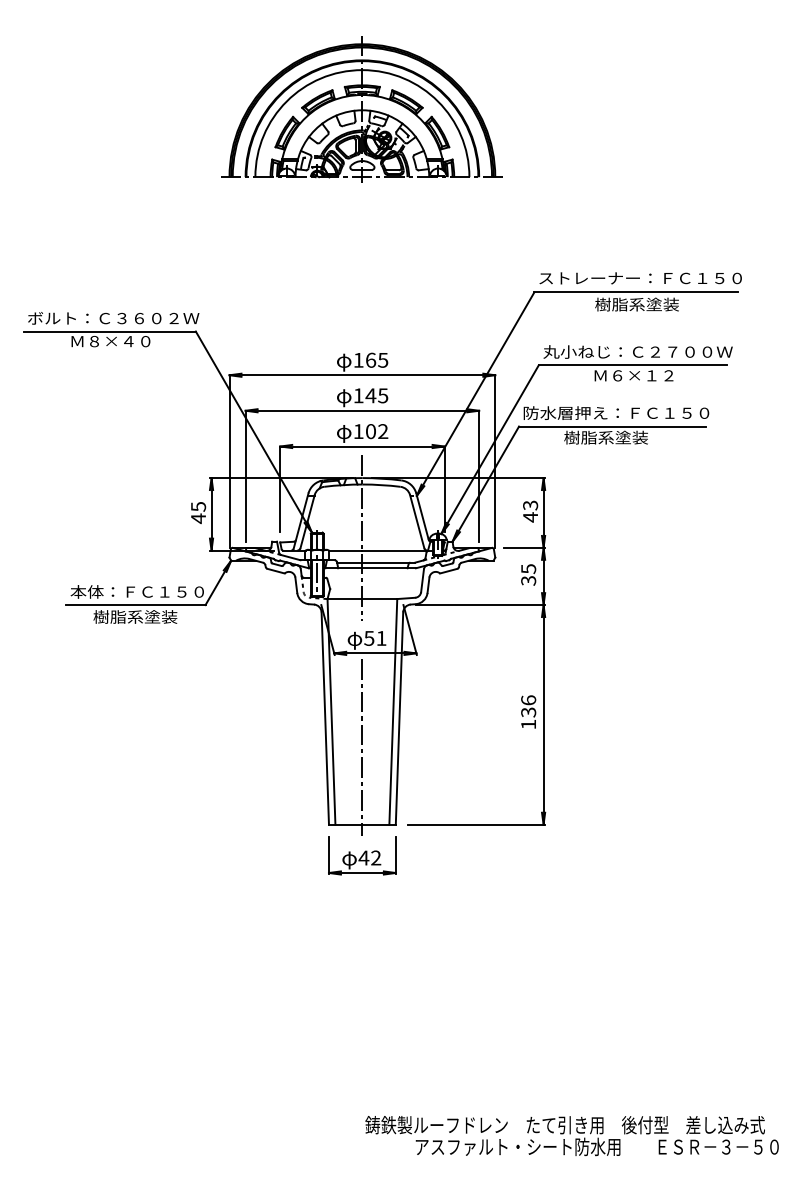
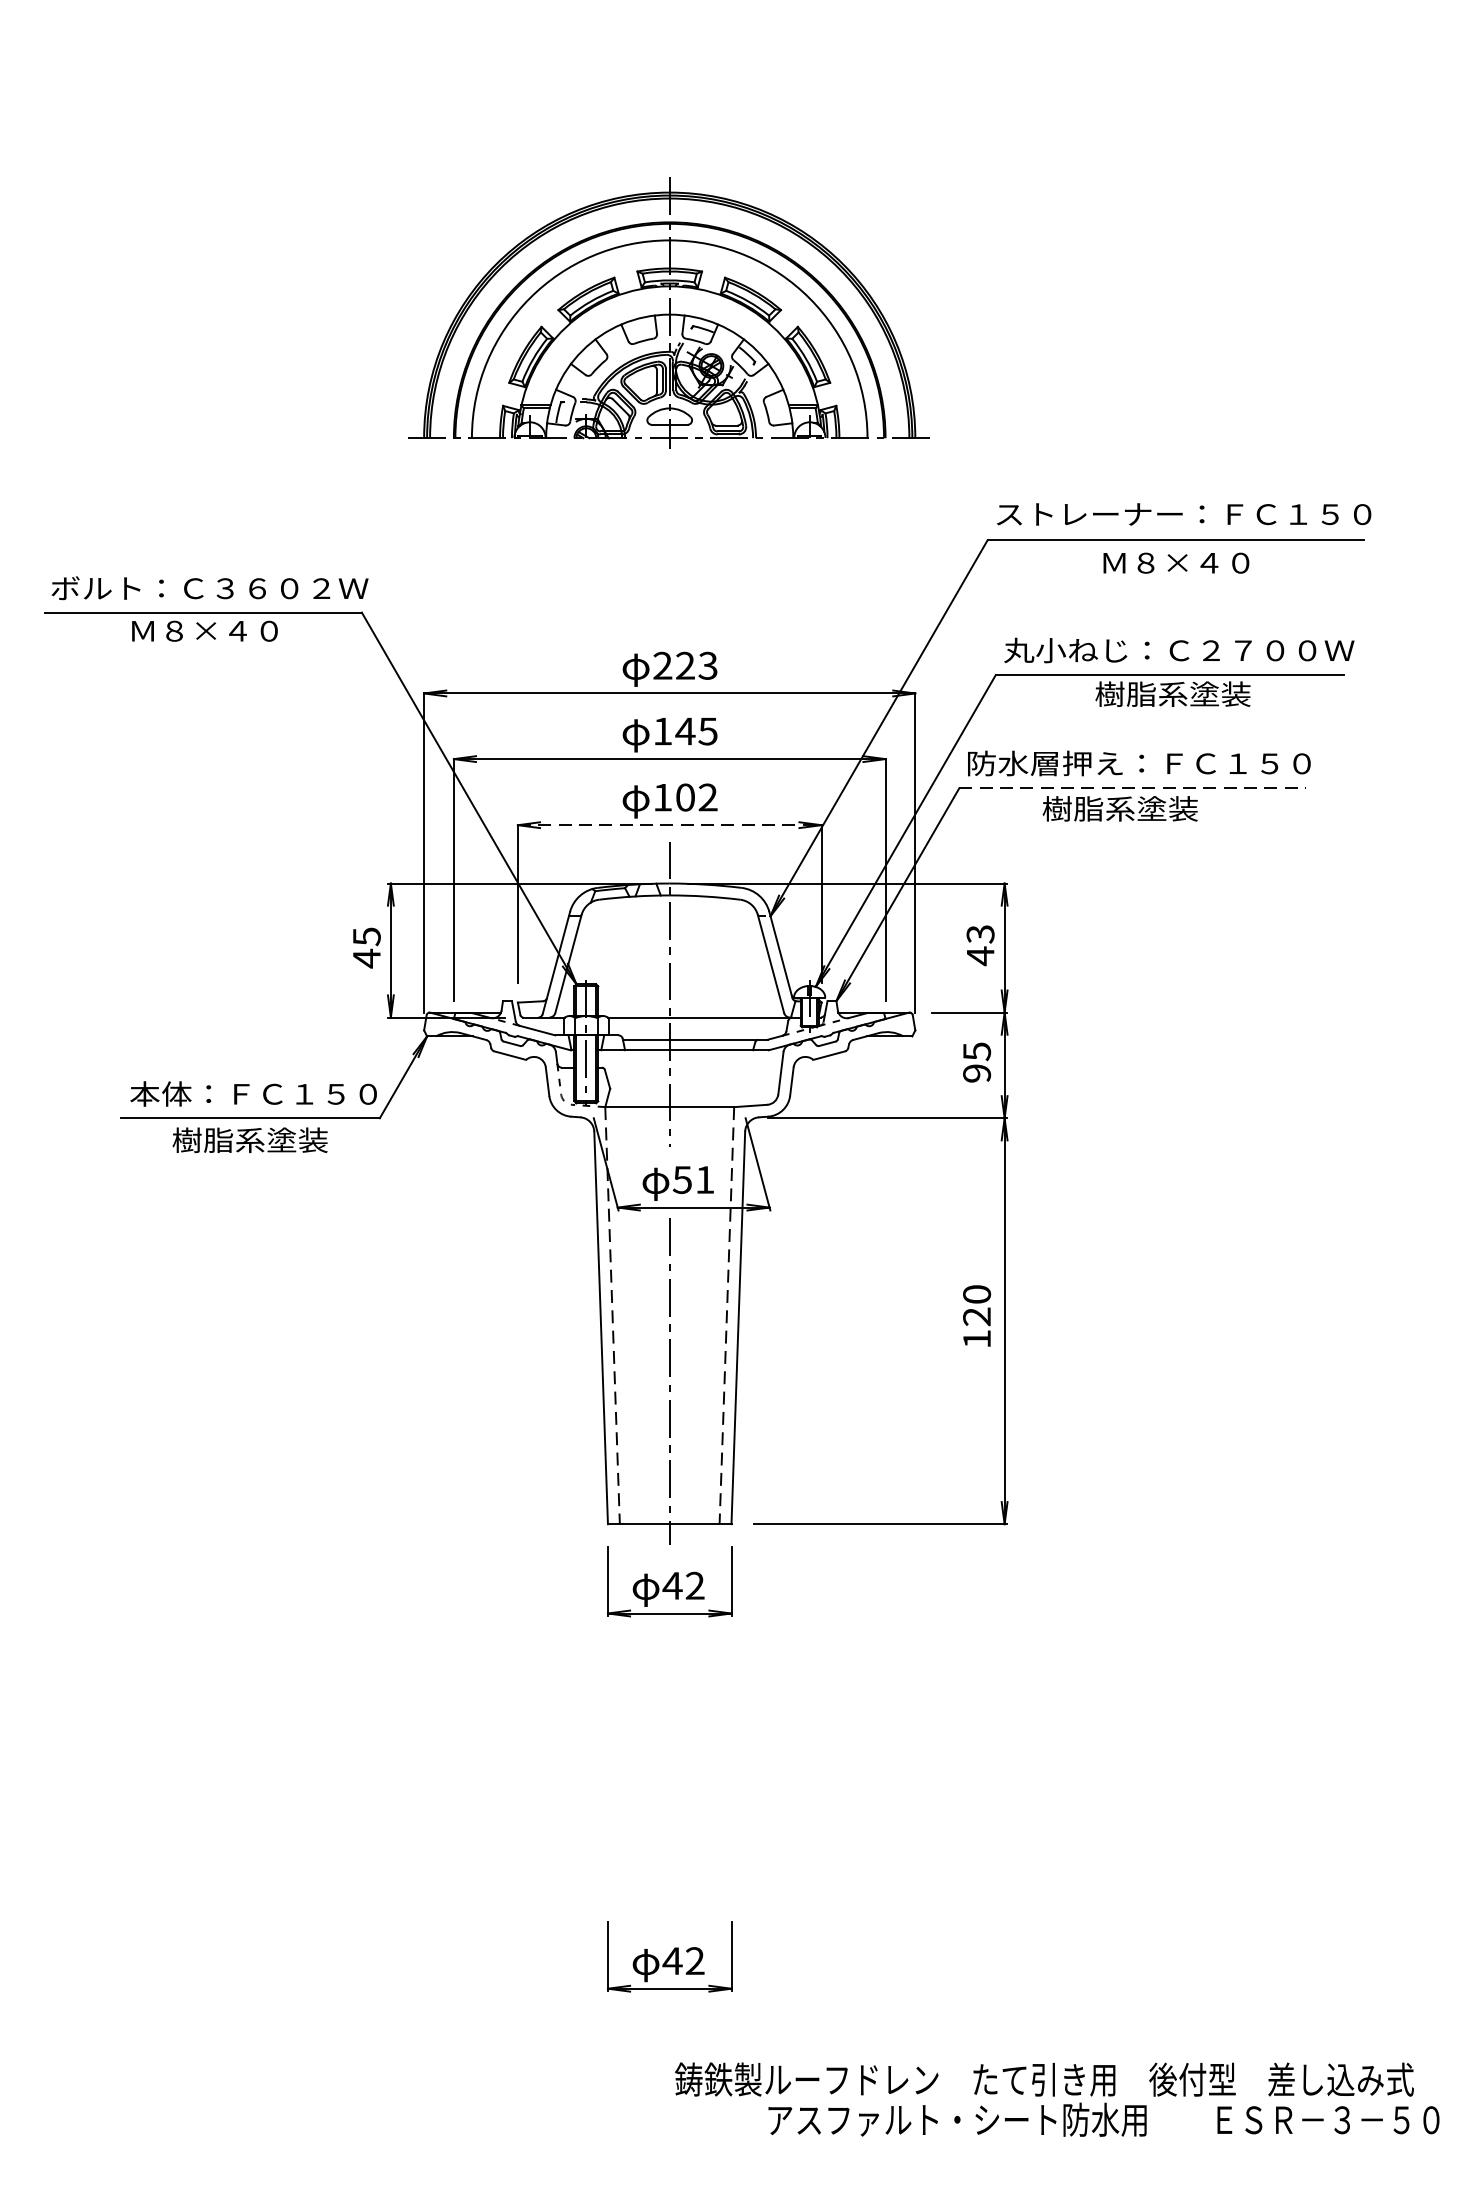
part: (361, 109) -> (668, 313), moved
text: (636, 304) -> (1176, 562), 樹脂系塗装 -> Ｍ８×４０
text: (370, 359) -> (684, 664), 165 -> 223
text: (634, 375) -> (1172, 693), Ｍ６×１２ -> 樹脂系塗装
line: (612, 426) -> (1132, 788), solid -> dashed
line: (362, 446) -> (669, 825), solid -> dashed
text: (528, 580) -> (976, 1072), 35 -> 95
text: (528, 706) -> (976, 1305), 136 -> 120
line: (331, 711) -> (612, 1314), solid -> dashed
line: (393, 711) -> (727, 1314), solid -> dashed
part: (362, 1058) -> (669, 1956), added

